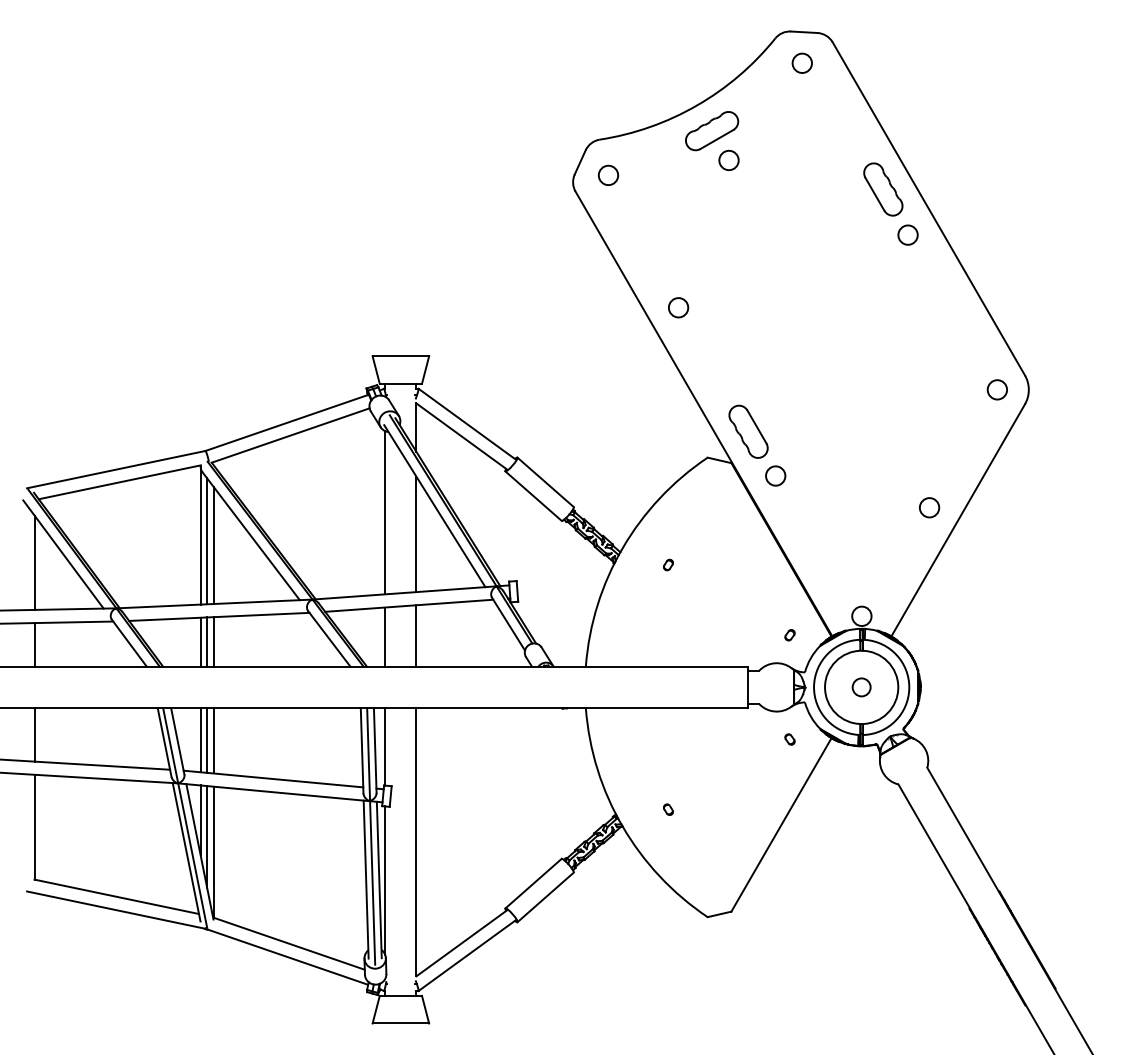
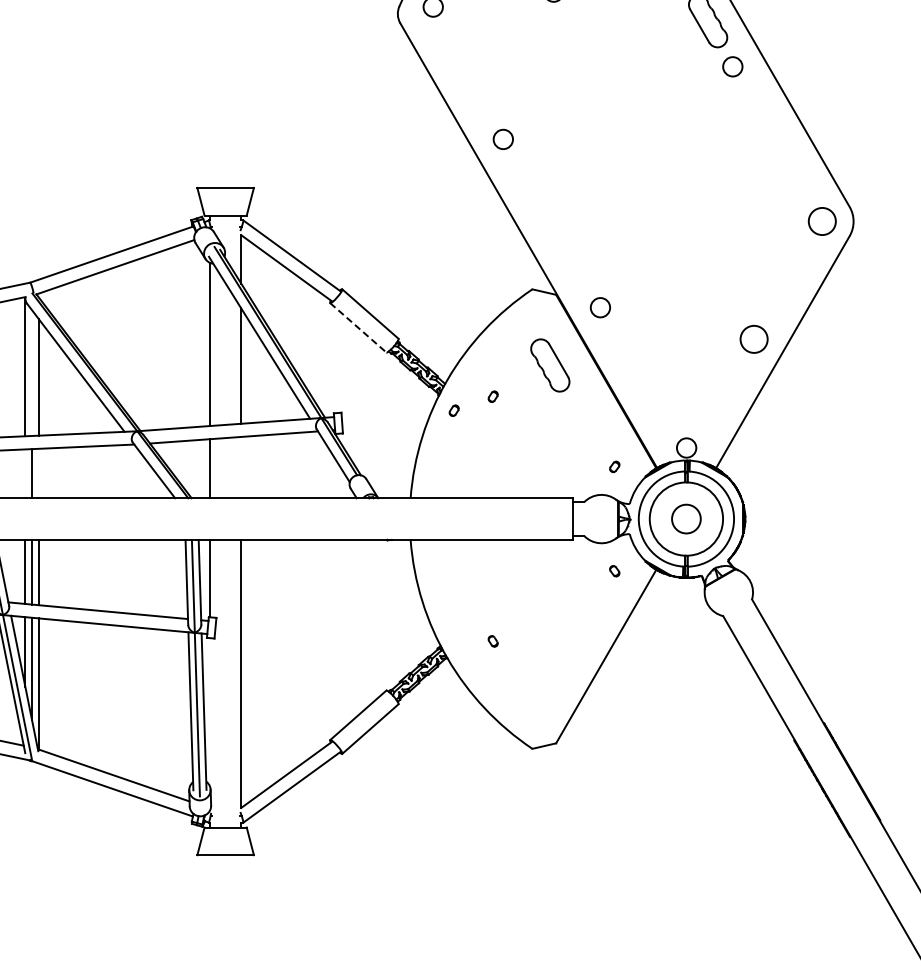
circle: (996, 389) -> (821, 221), size x1.4
part: (748, 431) -> (550, 365), moved
line: (533, 496) -> (358, 328), solid -> dashed
circle: (929, 507) -> (754, 339), size x1.4
line: (207, 541) -> (32, 373), removed
part: (629, 578) -> (454, 410), added
line: (416, 635) -> (241, 467), removed
line: (200, 641) -> (25, 473), removed
line: (213, 641) -> (38, 473), removed
circle: (861, 687) -> (686, 519), size x1.6
line: (385, 880) -> (210, 712), removed

